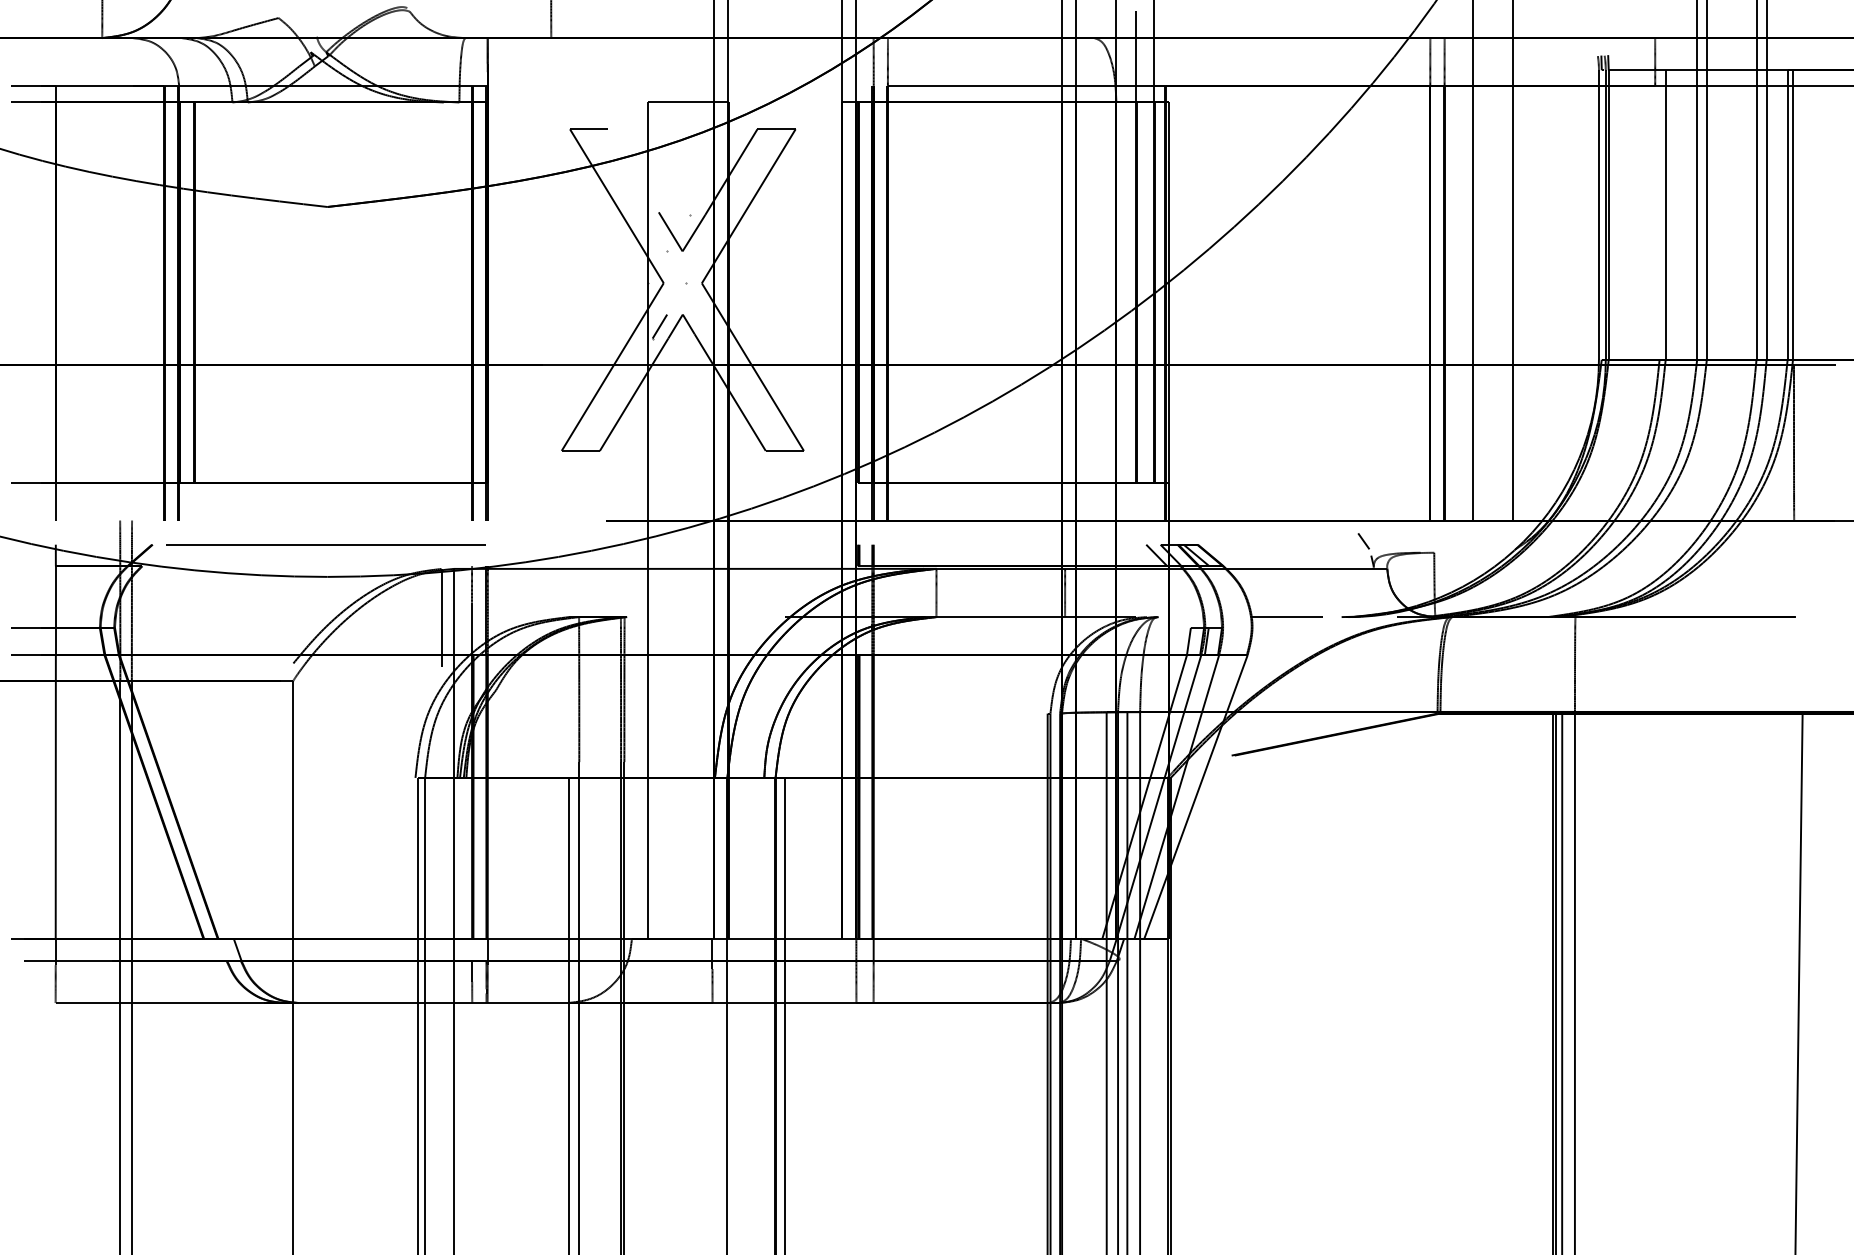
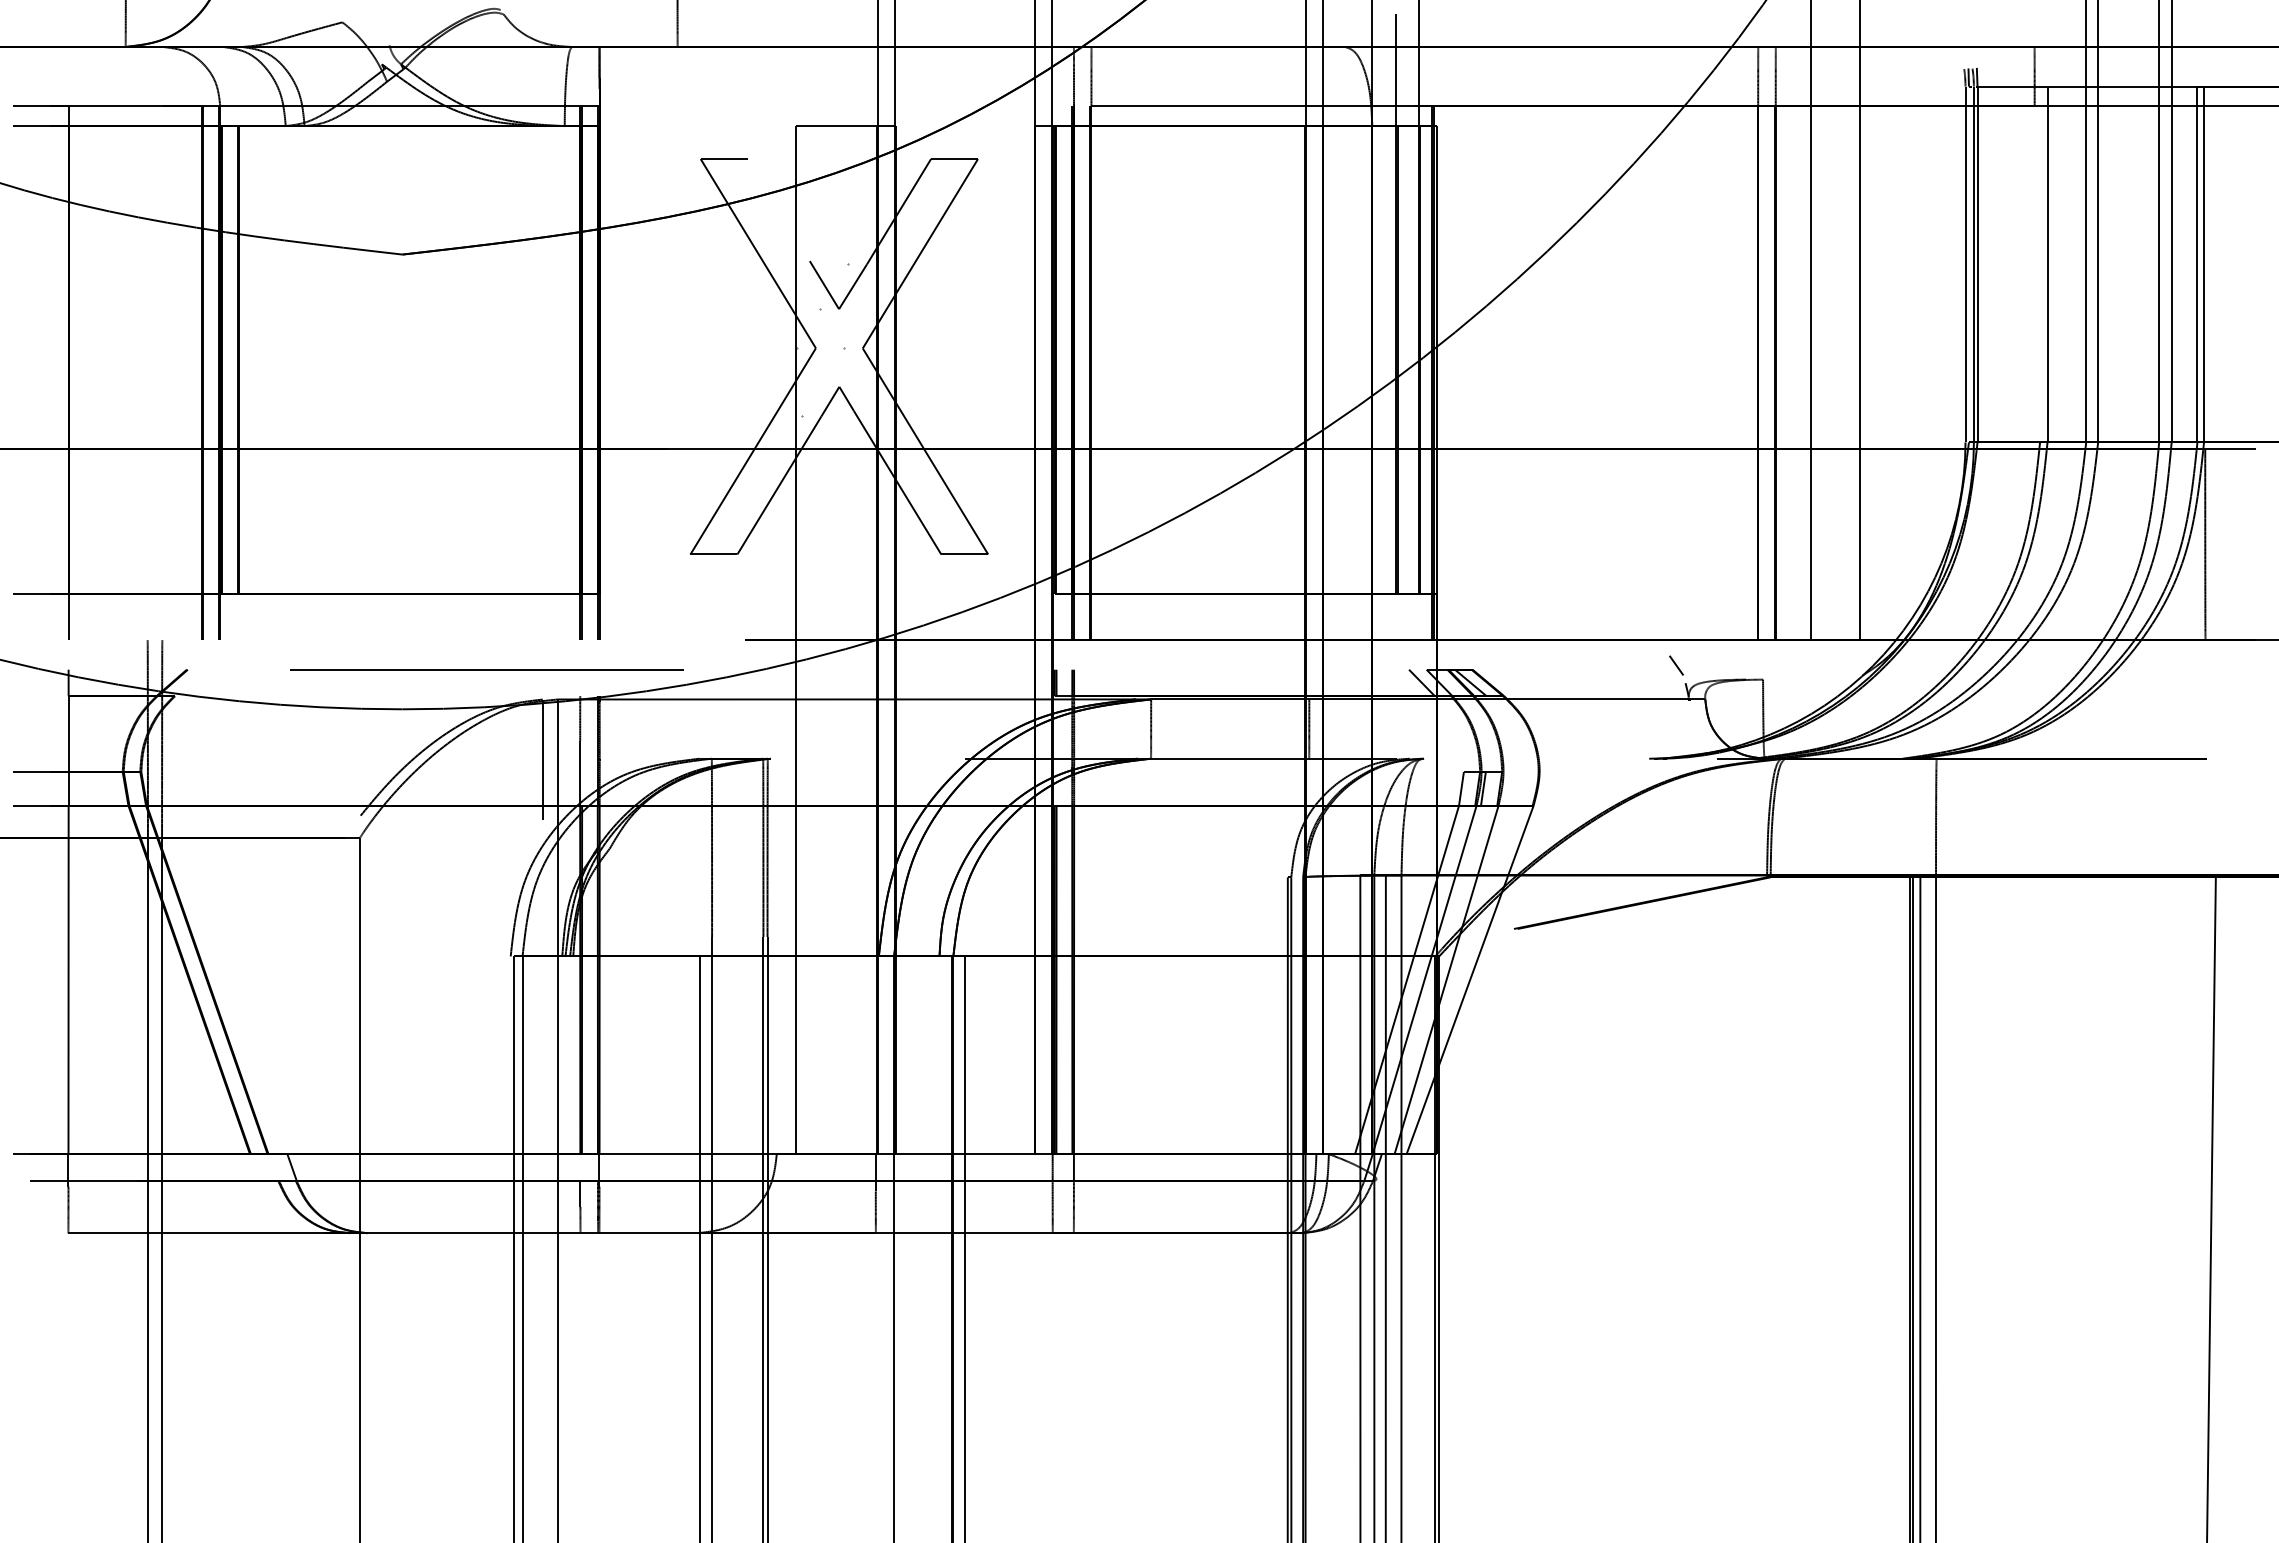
line: (660, 326) -> (811, 401), removed
line: (325, 544) -> (486, 669), moved
line: (1286, 616) -> (1581, 758), removed

